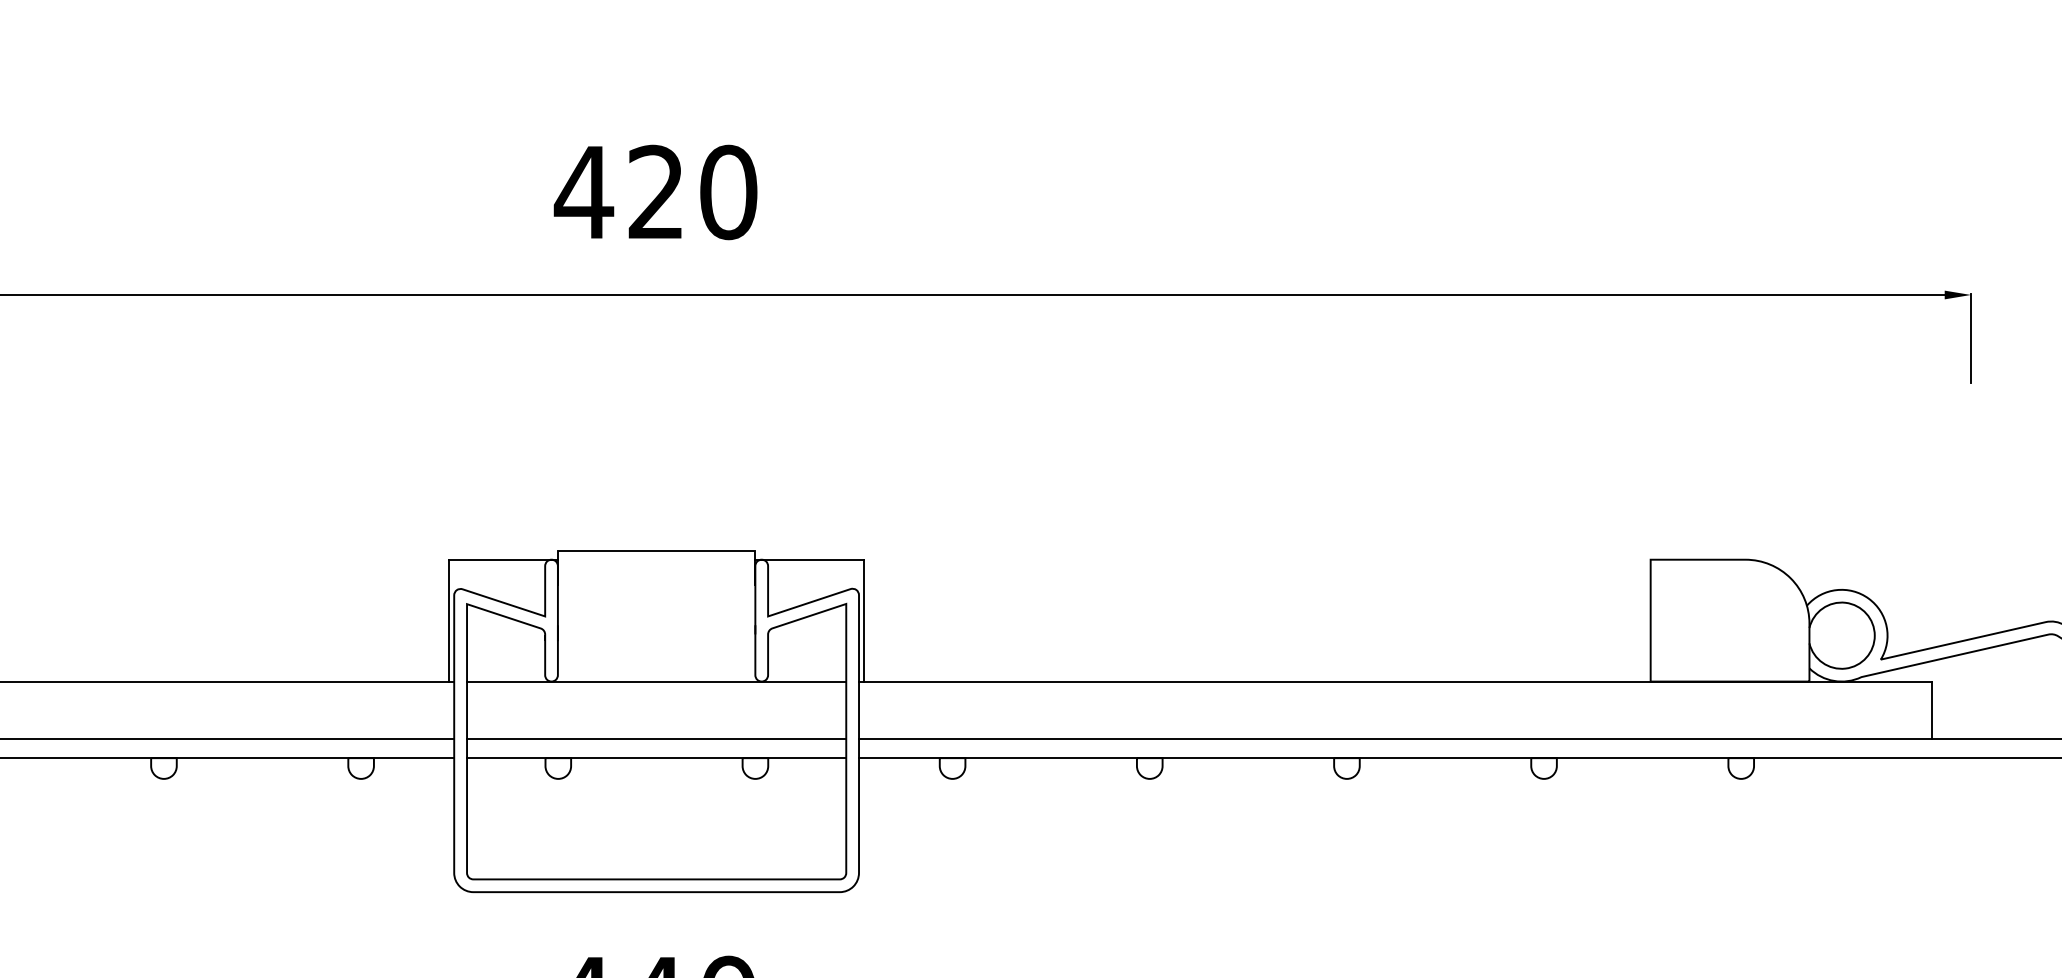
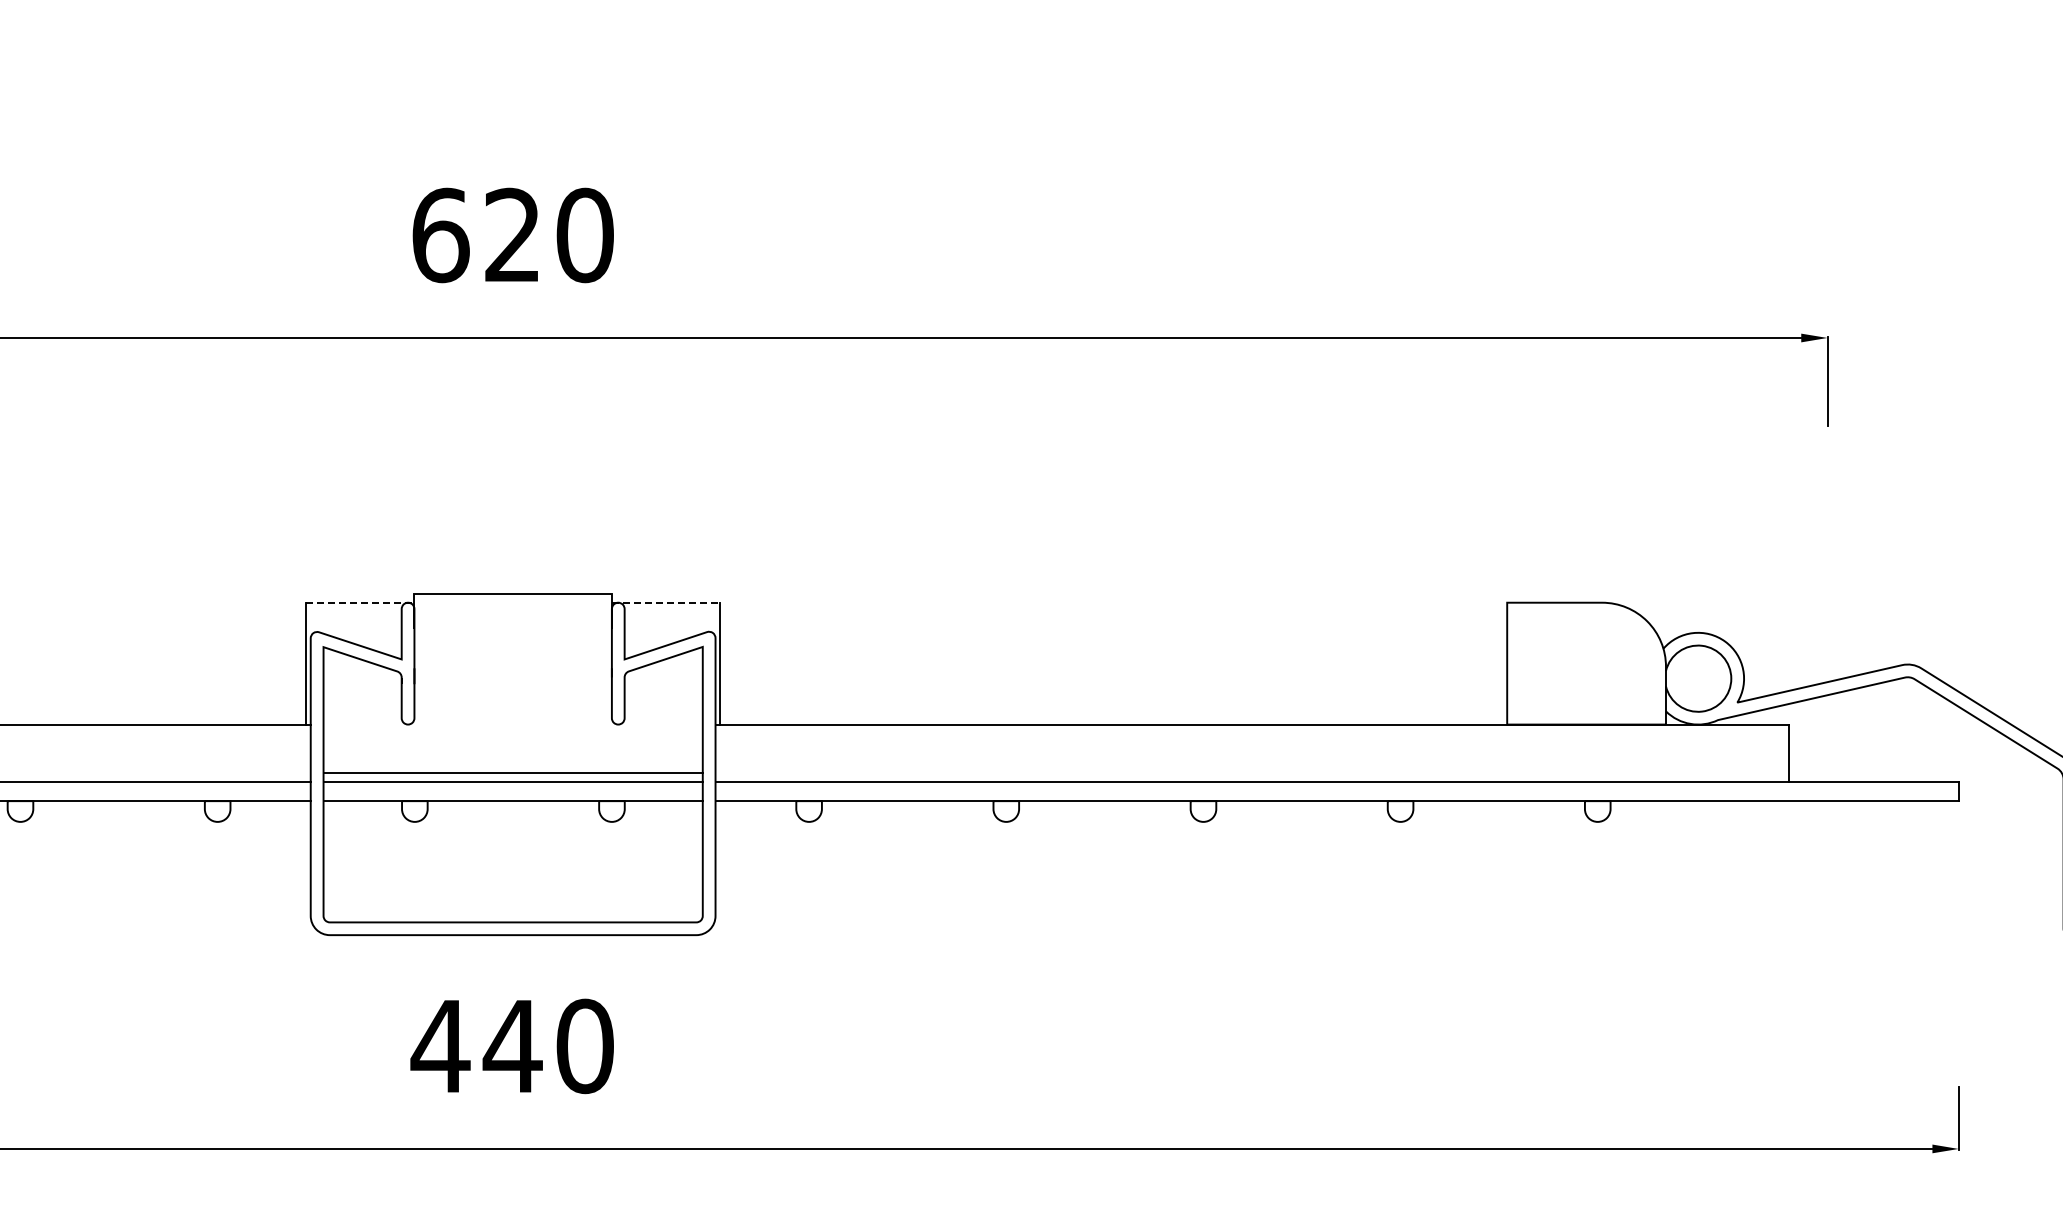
text: (583, 192) -> (440, 235), 420 -> 620
line: (503, 559) -> (360, 602), solid -> dashed
line: (809, 559) -> (666, 602), solid -> dashed
line: (655, 681) -> (512, 772), moved

